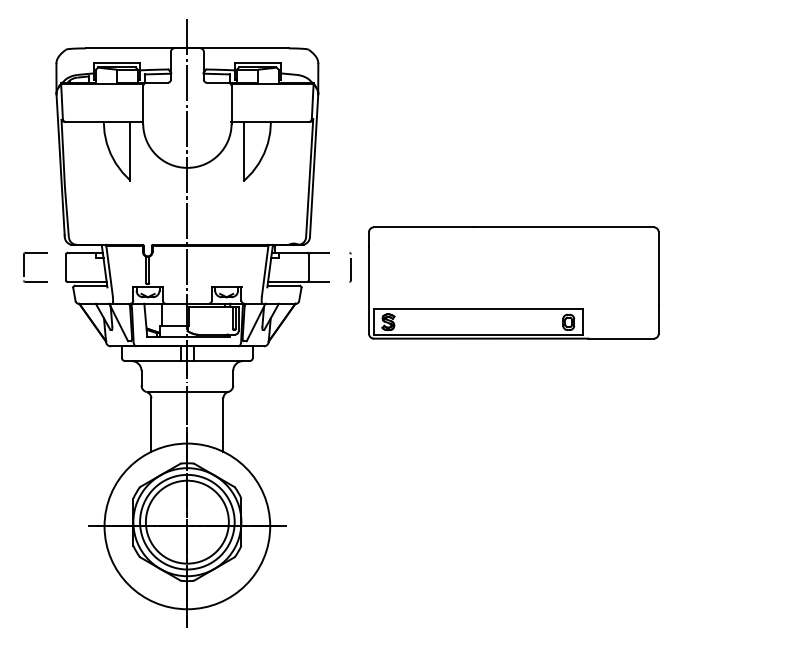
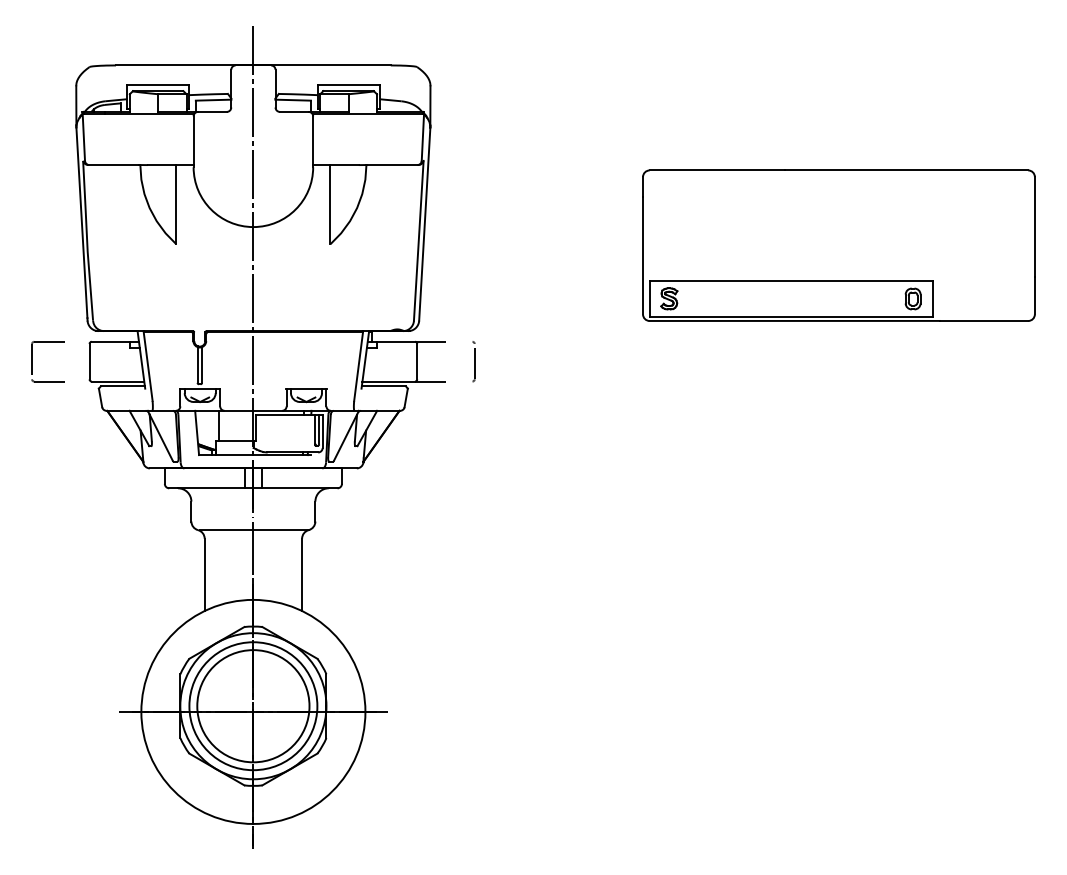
part: (513, 282) -> (838, 245), moved

